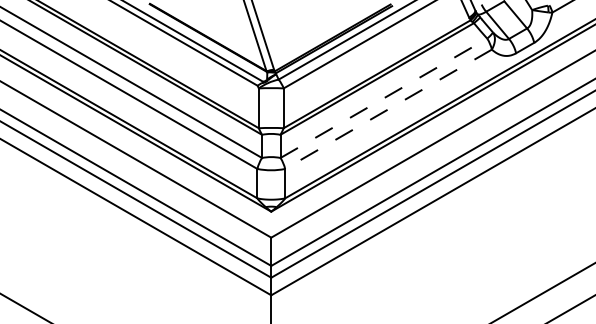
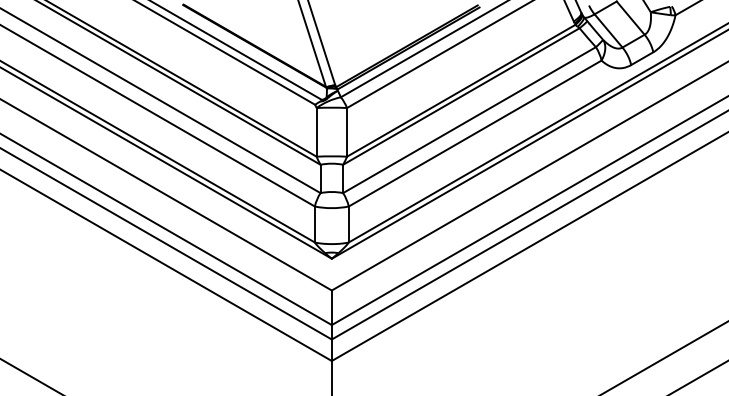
line: (384, 98) -> (470, 120), dashed -> solid
line: (388, 109) -> (475, 133), dashed -> solid

